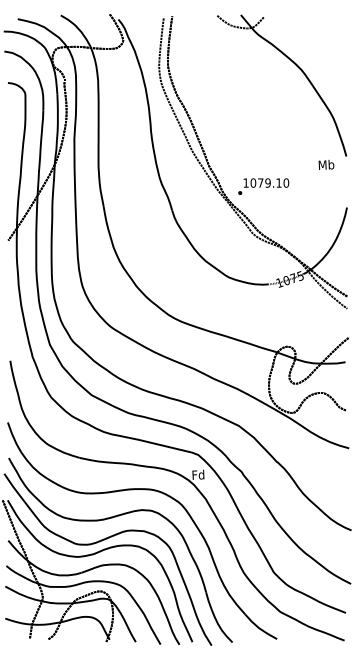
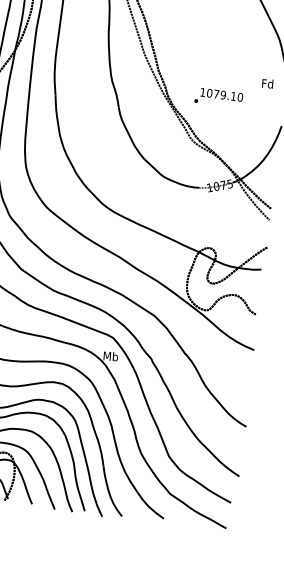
text: (326, 164) -> (267, 83), Mb -> Fd
text: (263, 186) -> (218, 97), moved
text: (198, 474) -> (110, 356), Fd -> Mb

